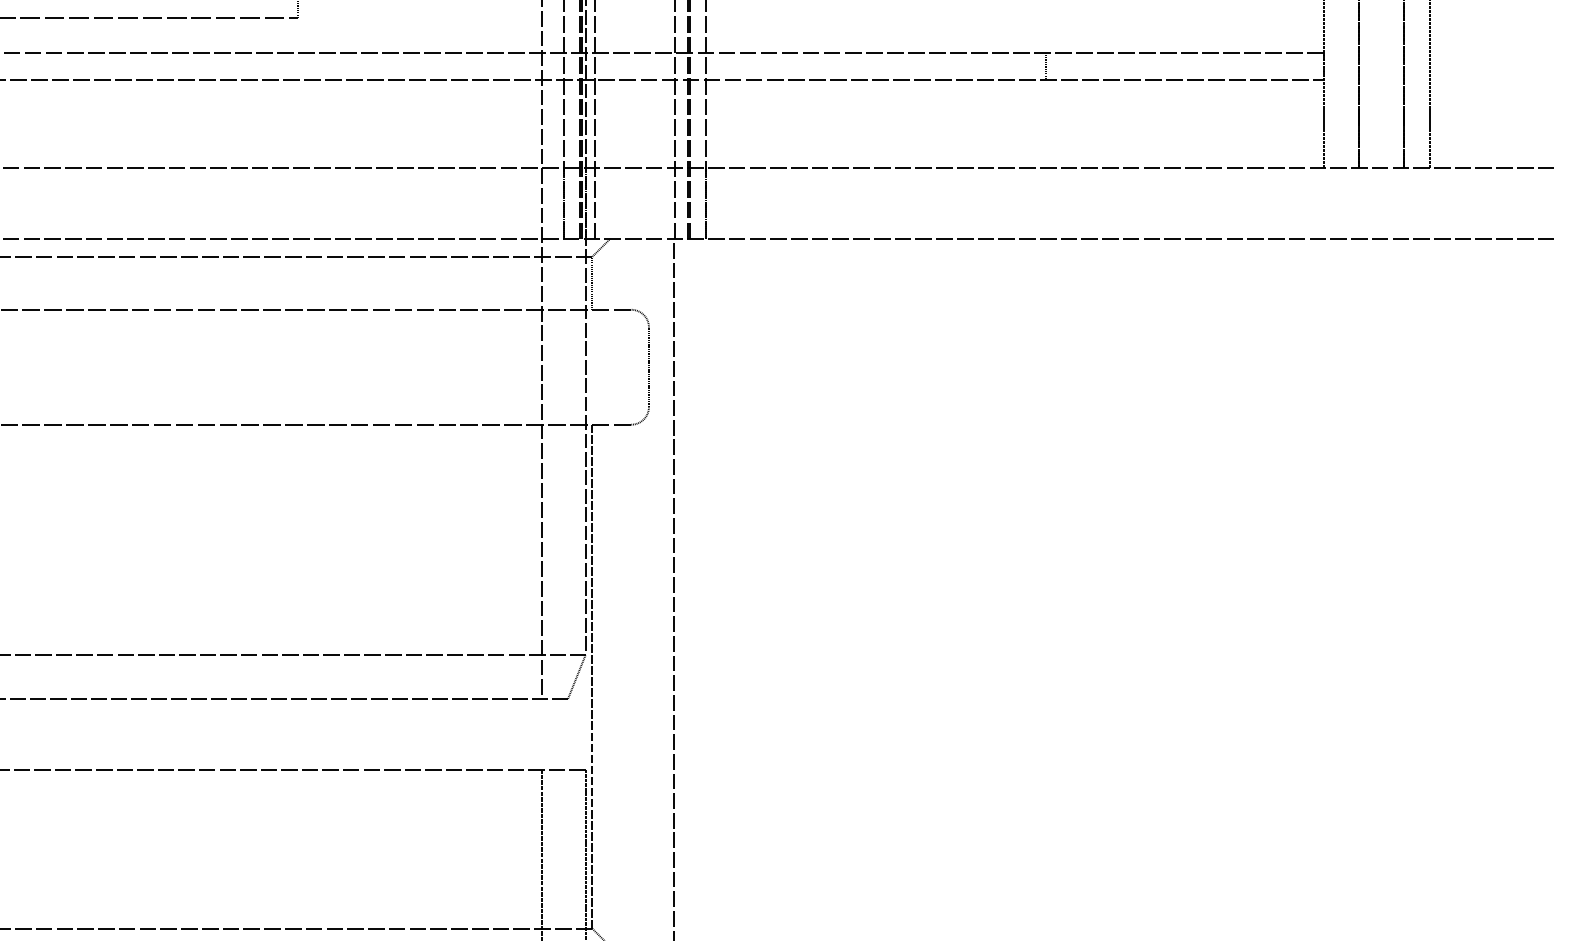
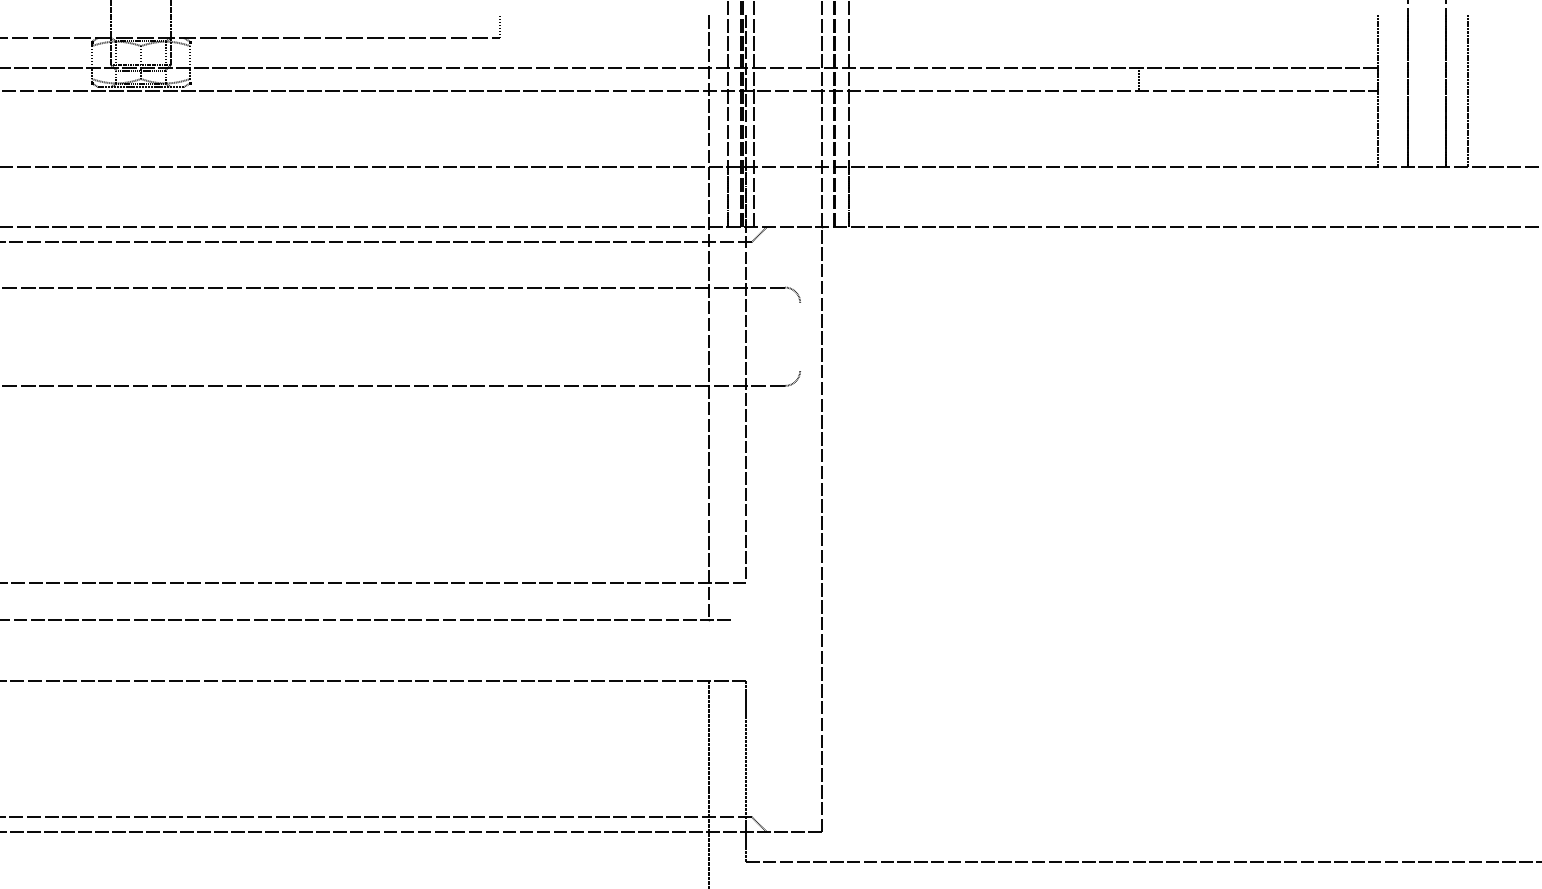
line: (592, 282) -> (751, 264), removed
line: (649, 366) -> (800, 336), removed
line: (576, 676) -> (738, 601), removed
line: (592, 676) -> (751, 601), removed

